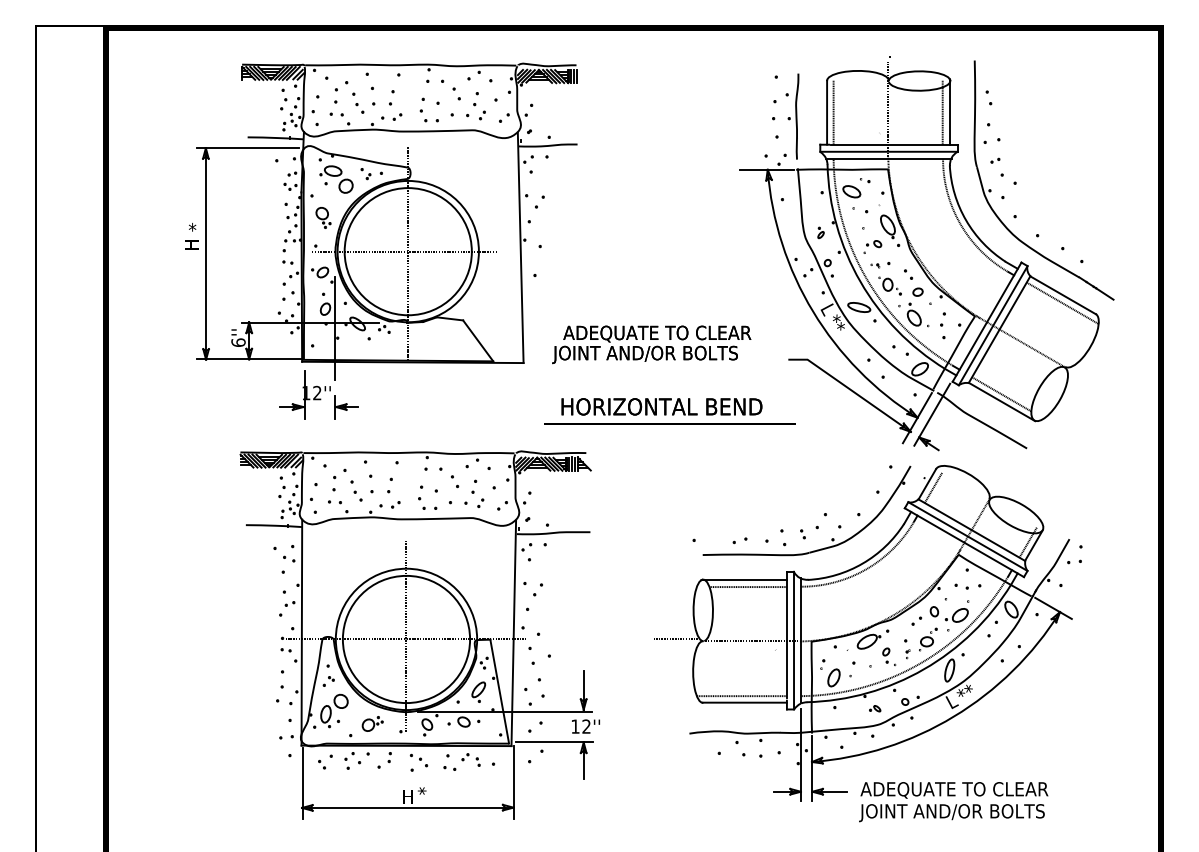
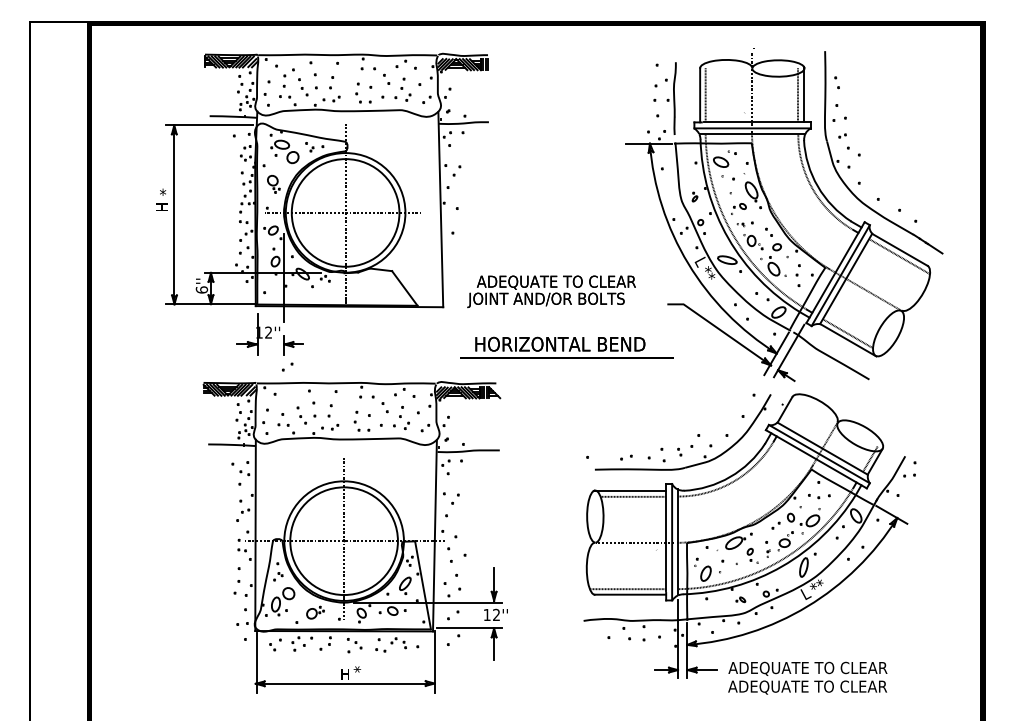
part: (339, 473) -> (287, 366), moved
line: (932, 487) -> (789, 412), removed
line: (676, 639) -> (572, 541), removed
text: (953, 812) -> (807, 687), JOINT AND/OR BOLTS -> ADEQUATE TO CLEAR

